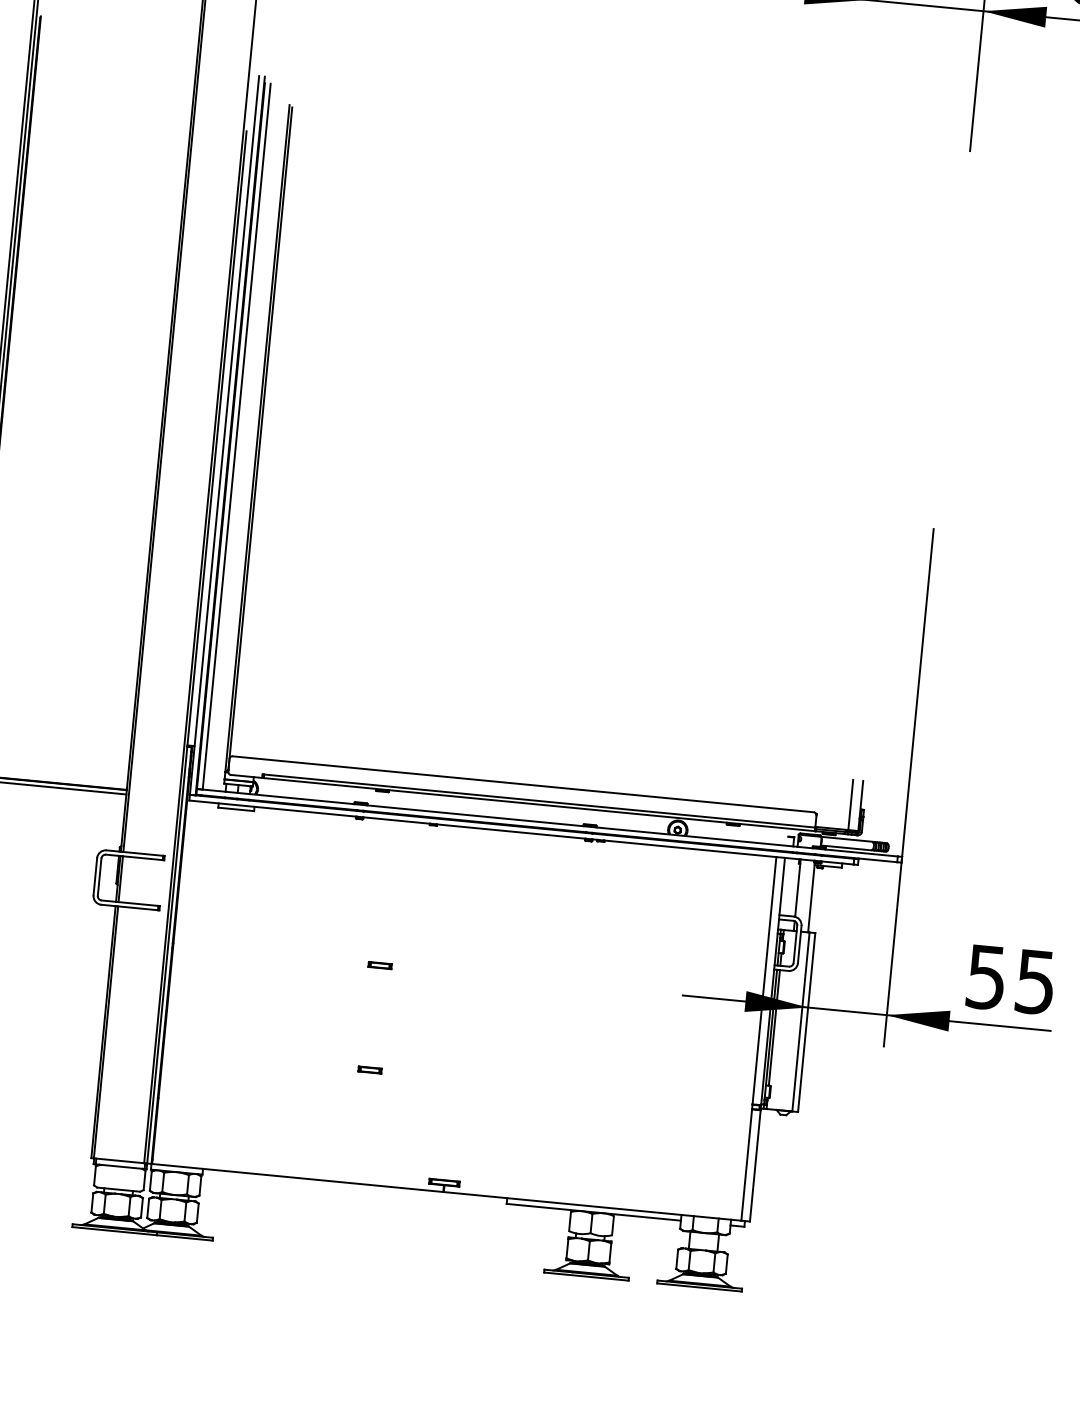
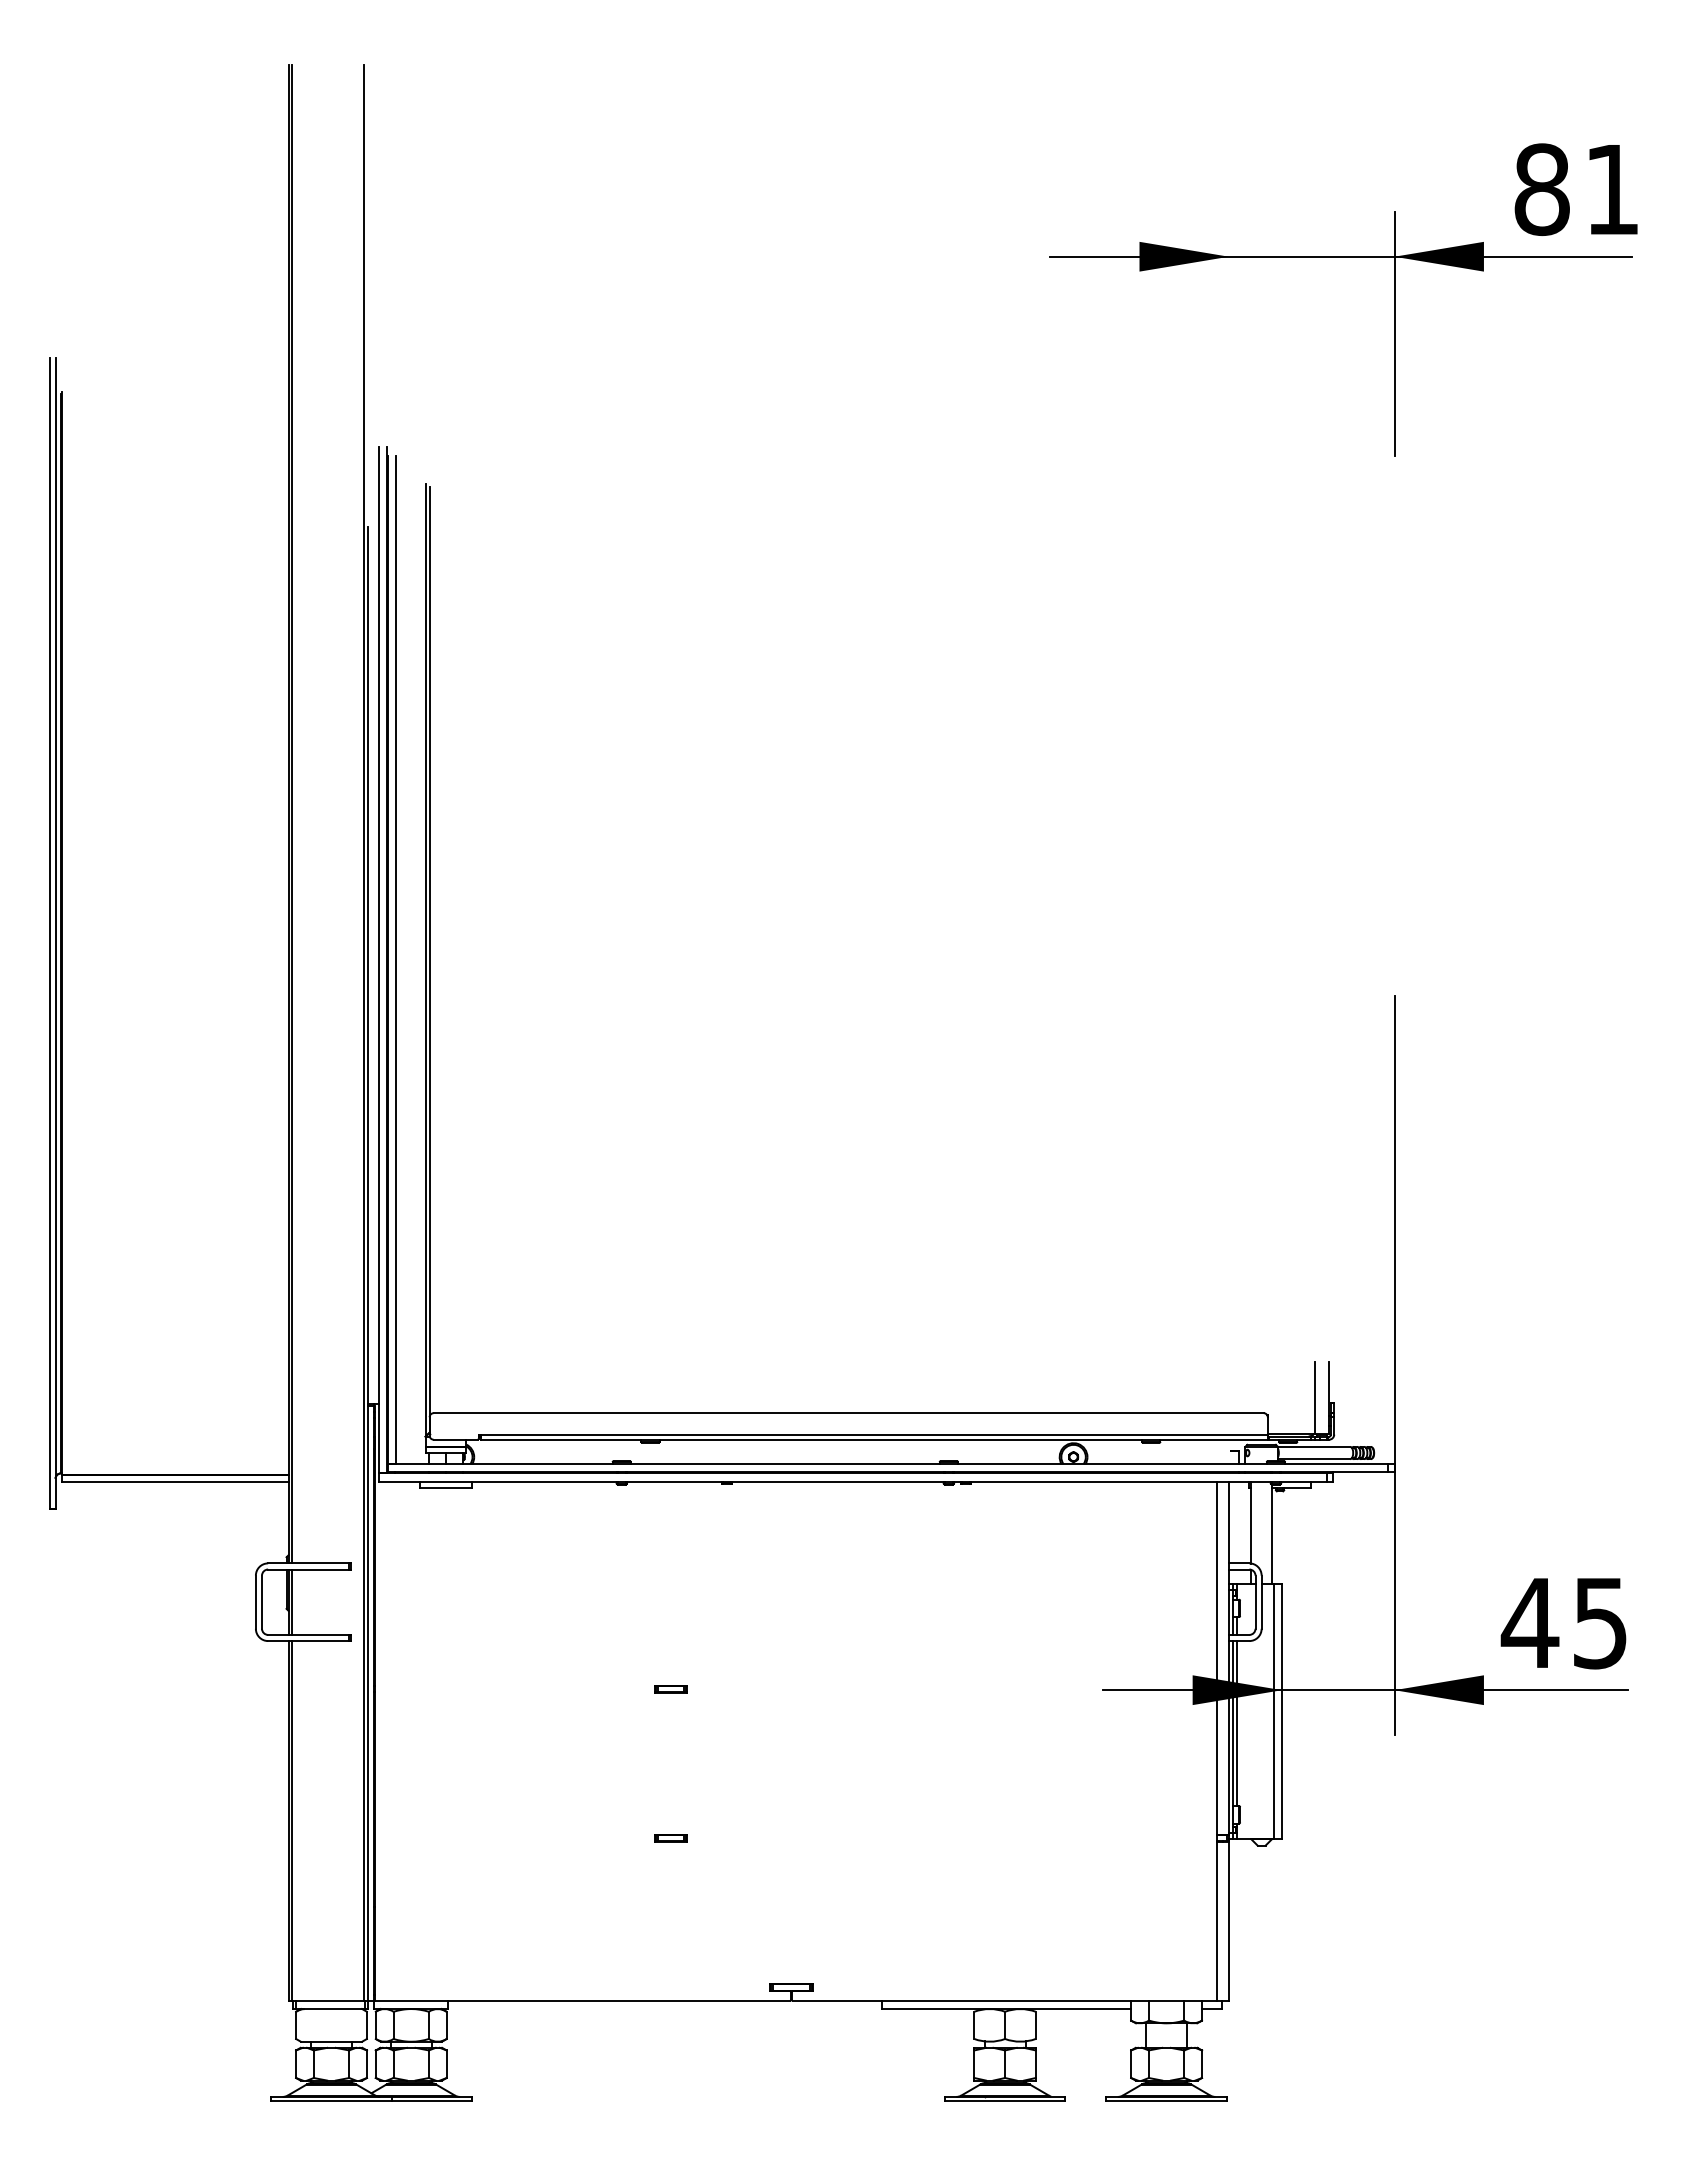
text: (985, 977) -> (1529, 1623), 55 -> 45

